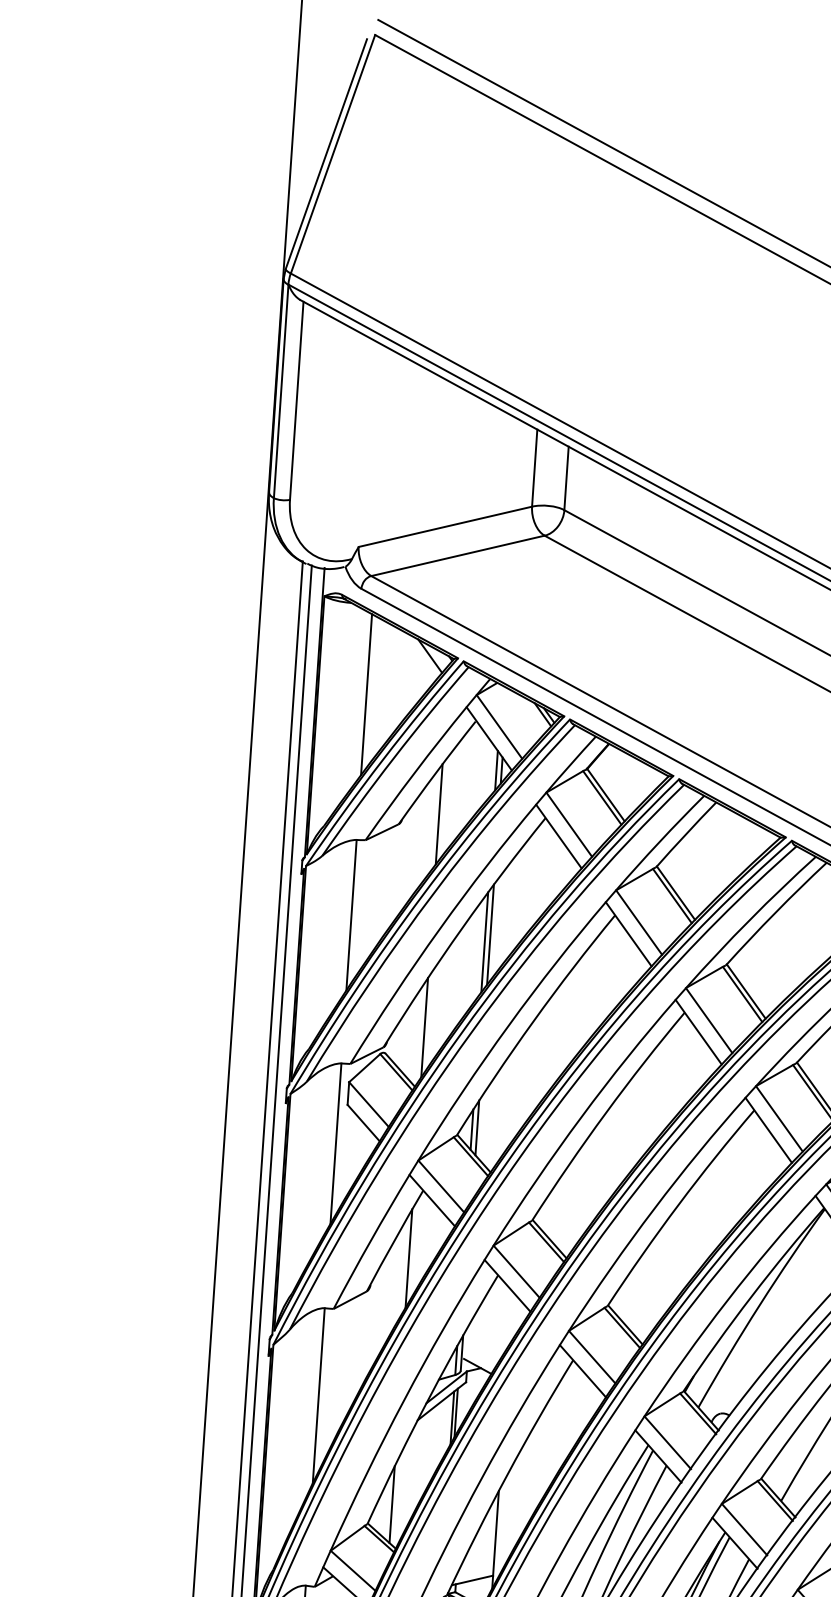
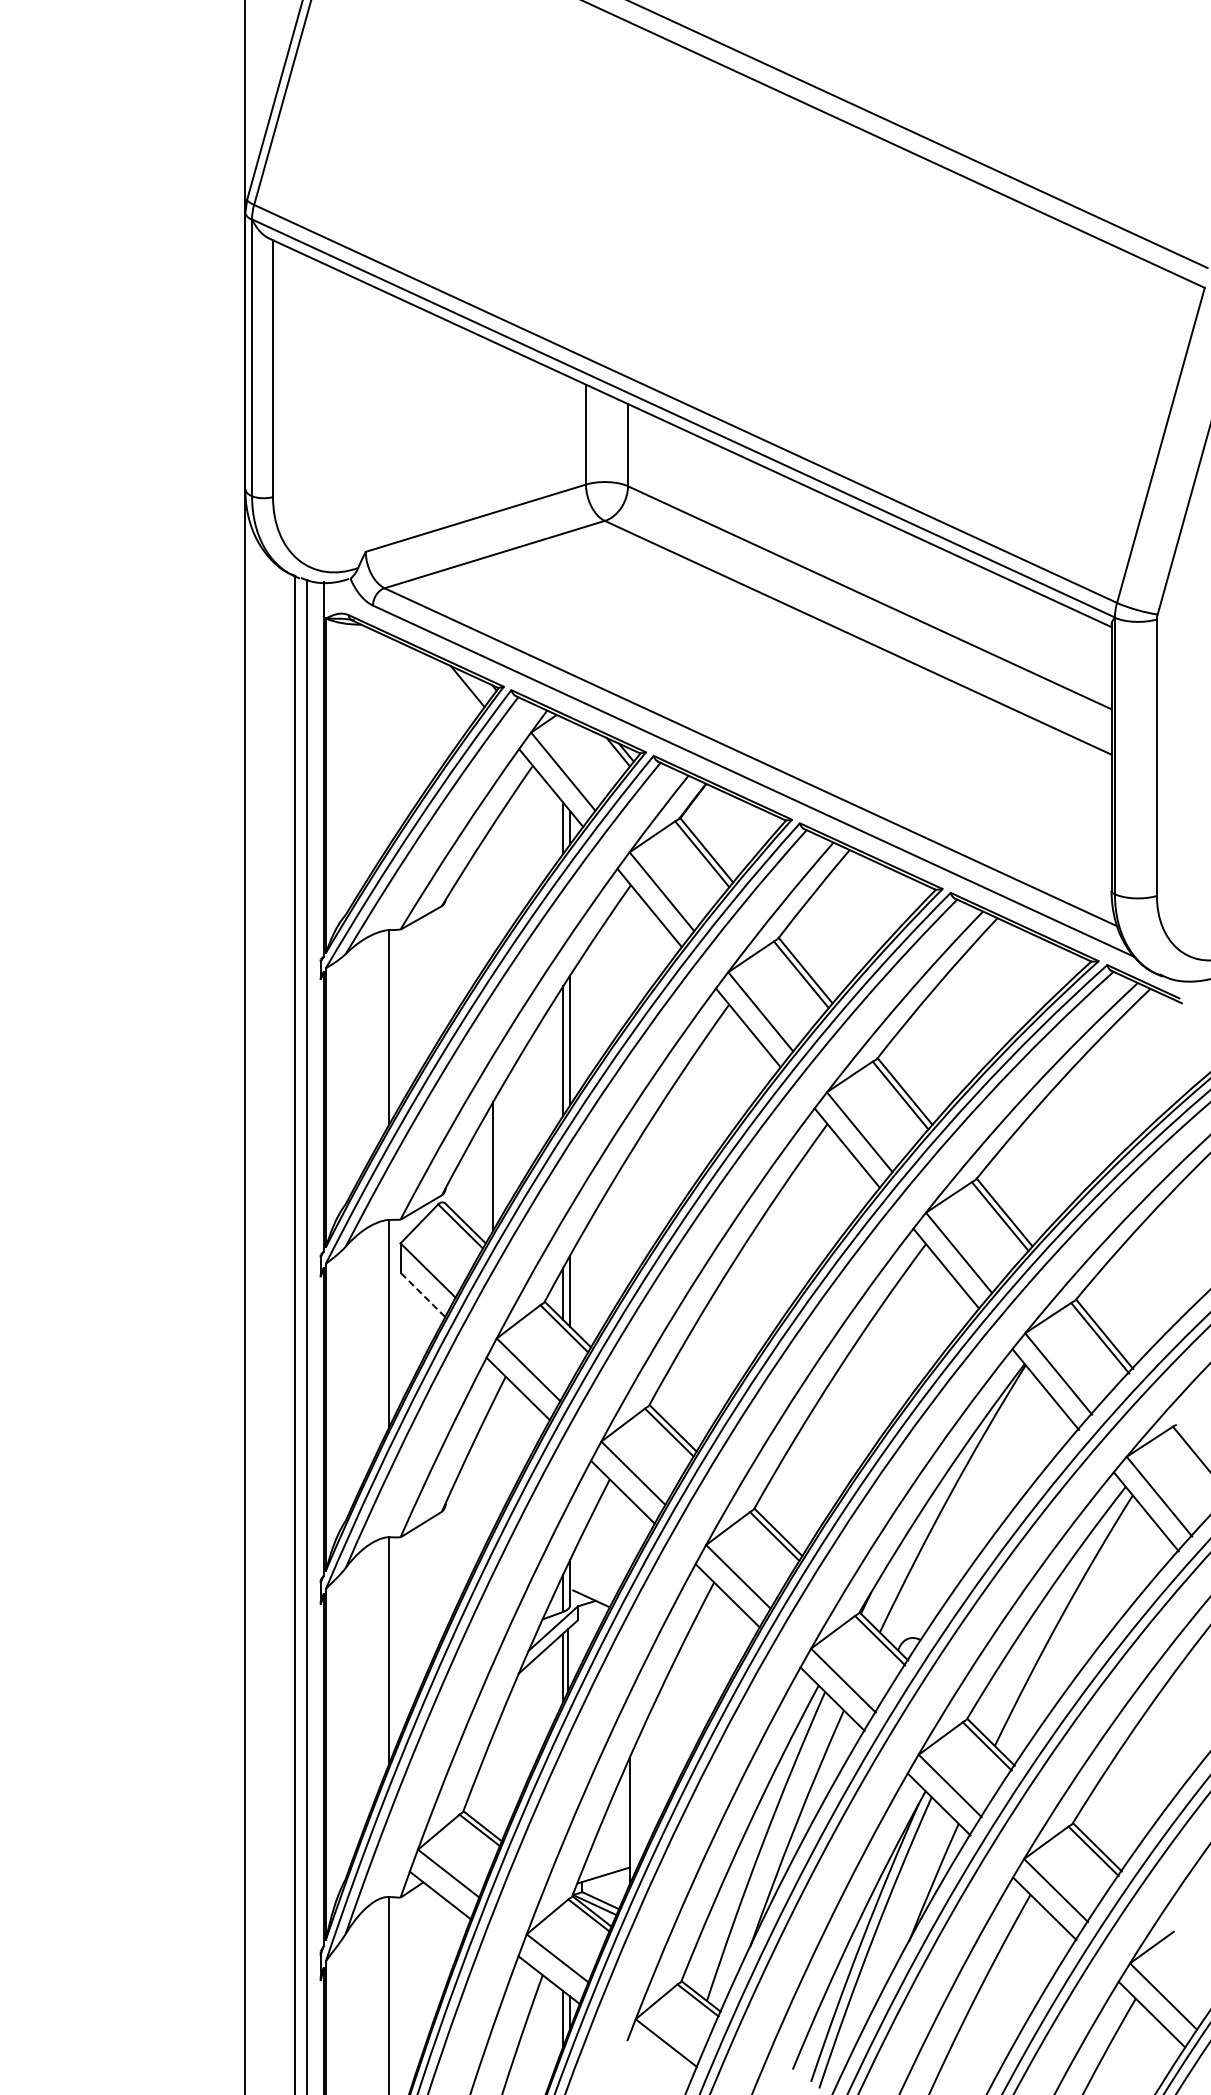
line: (366, 694) -> (388, 741), removed
line: (439, 814) -> (493, 889), removed
line: (363, 1122) -> (422, 1294), solid -> dashed
line: (409, 1258) -> (493, 1465), removed
line: (392, 1504) -> (493, 1784), removed

